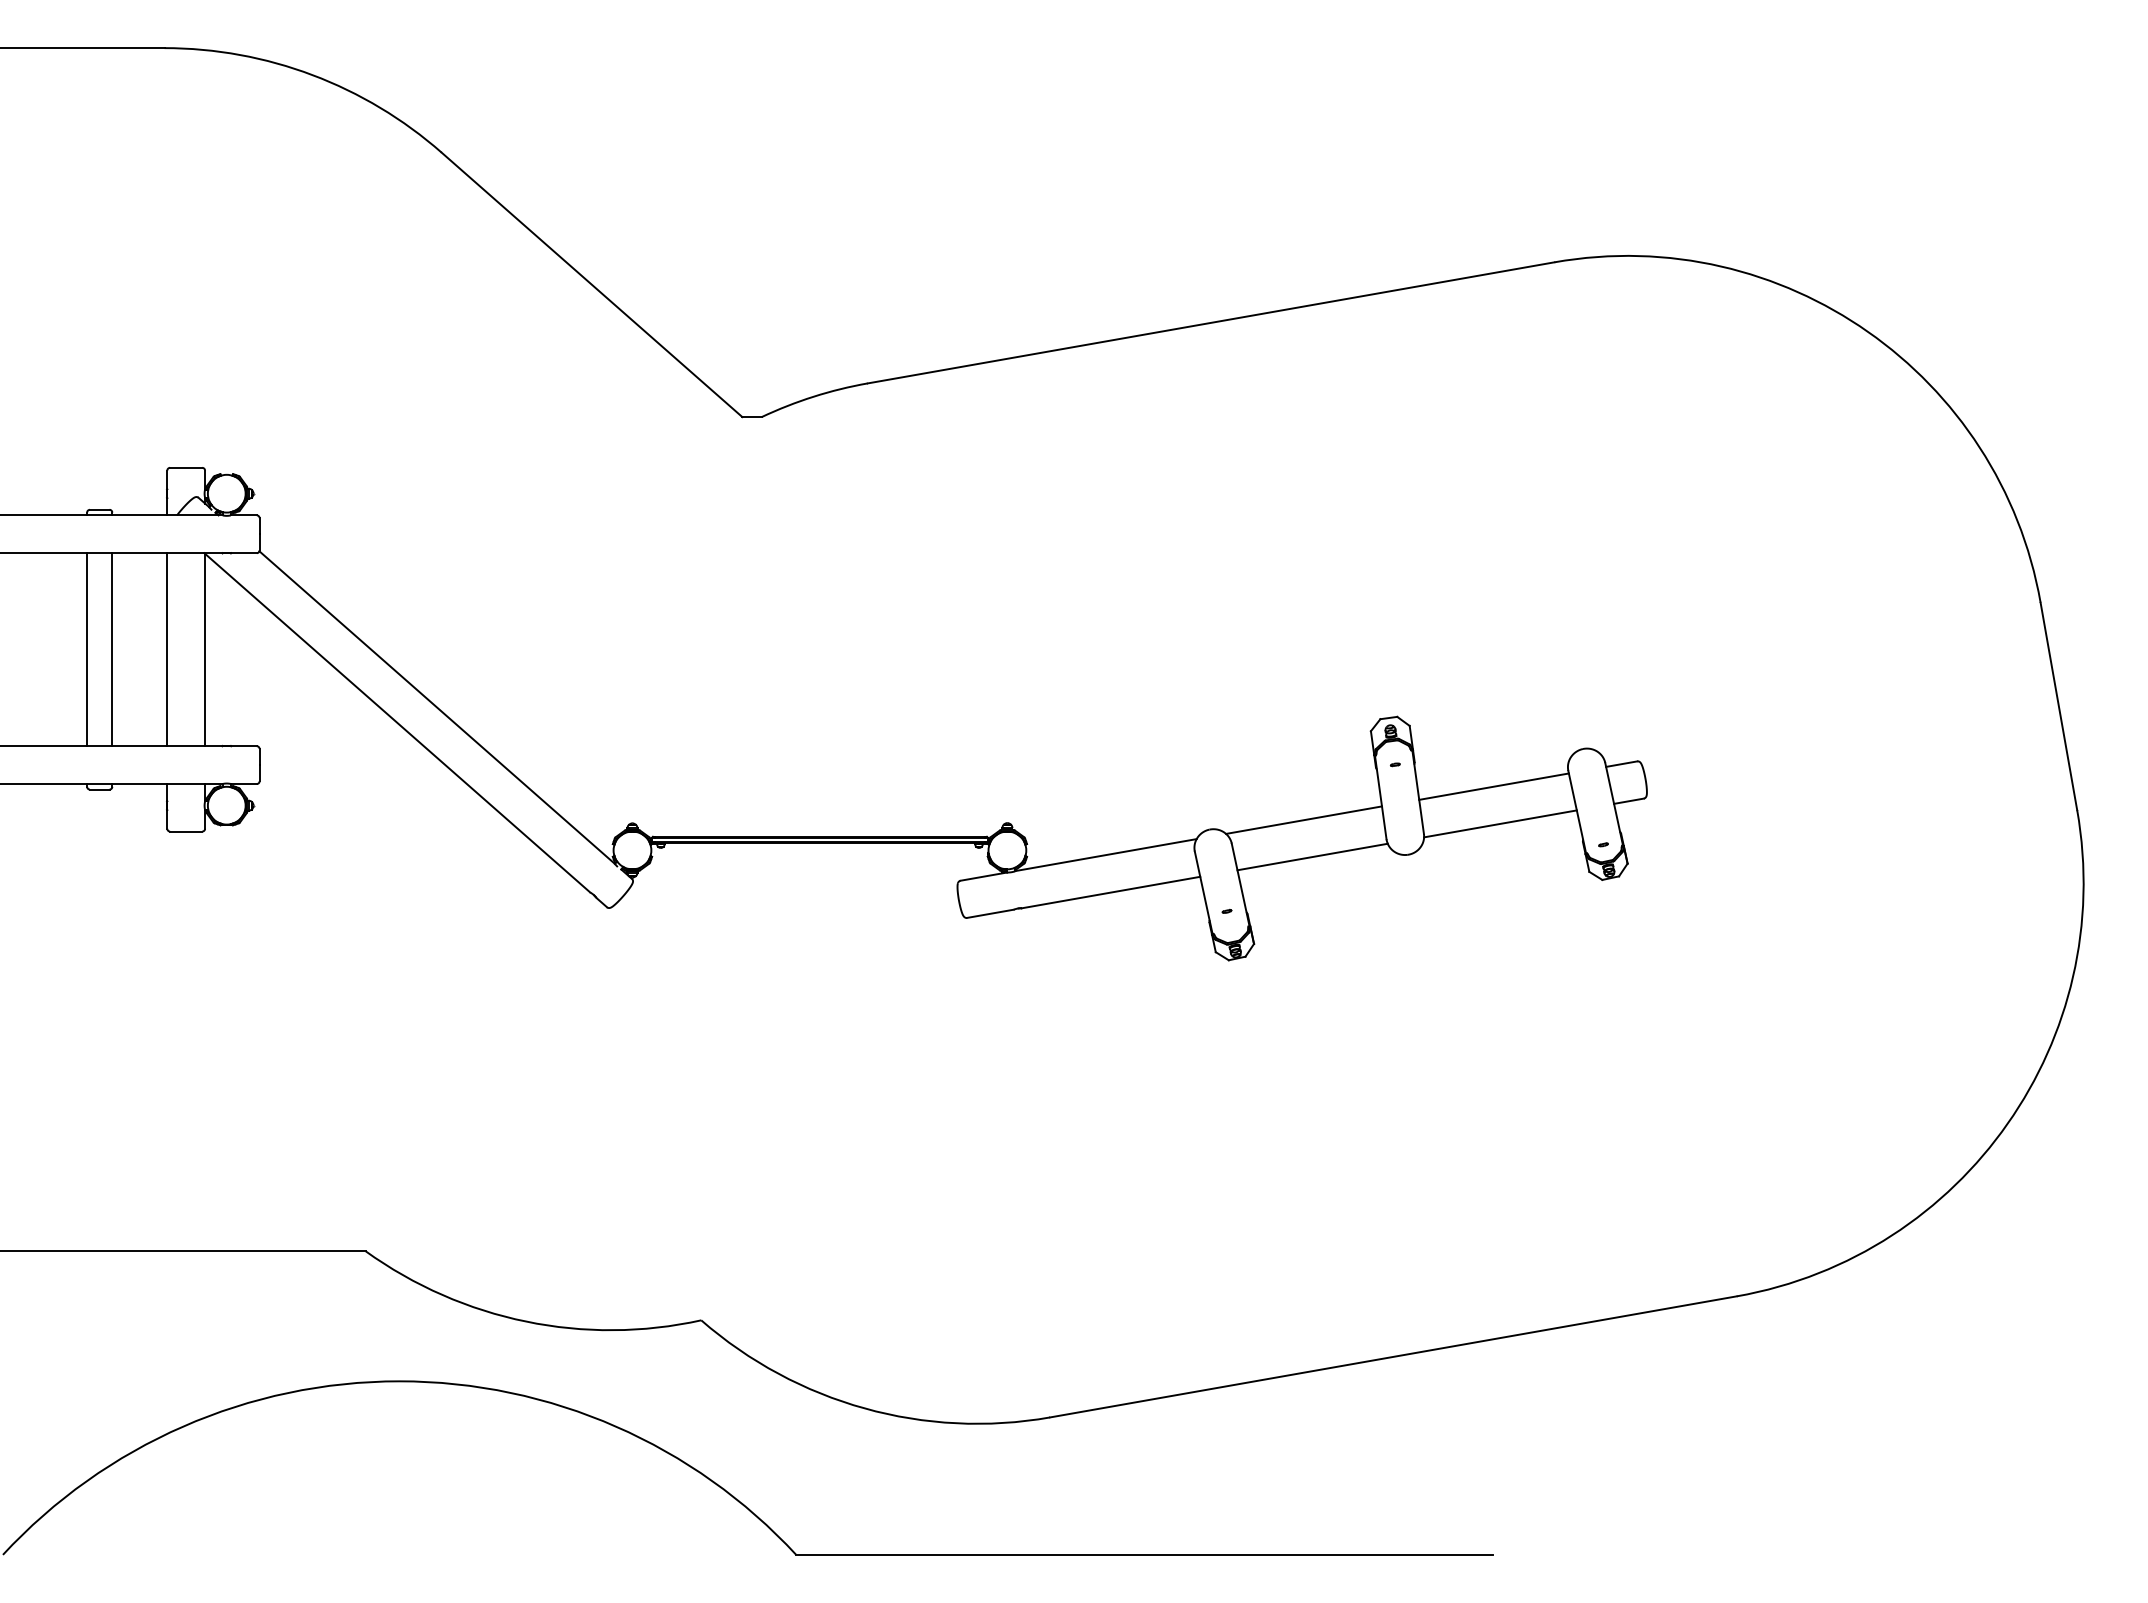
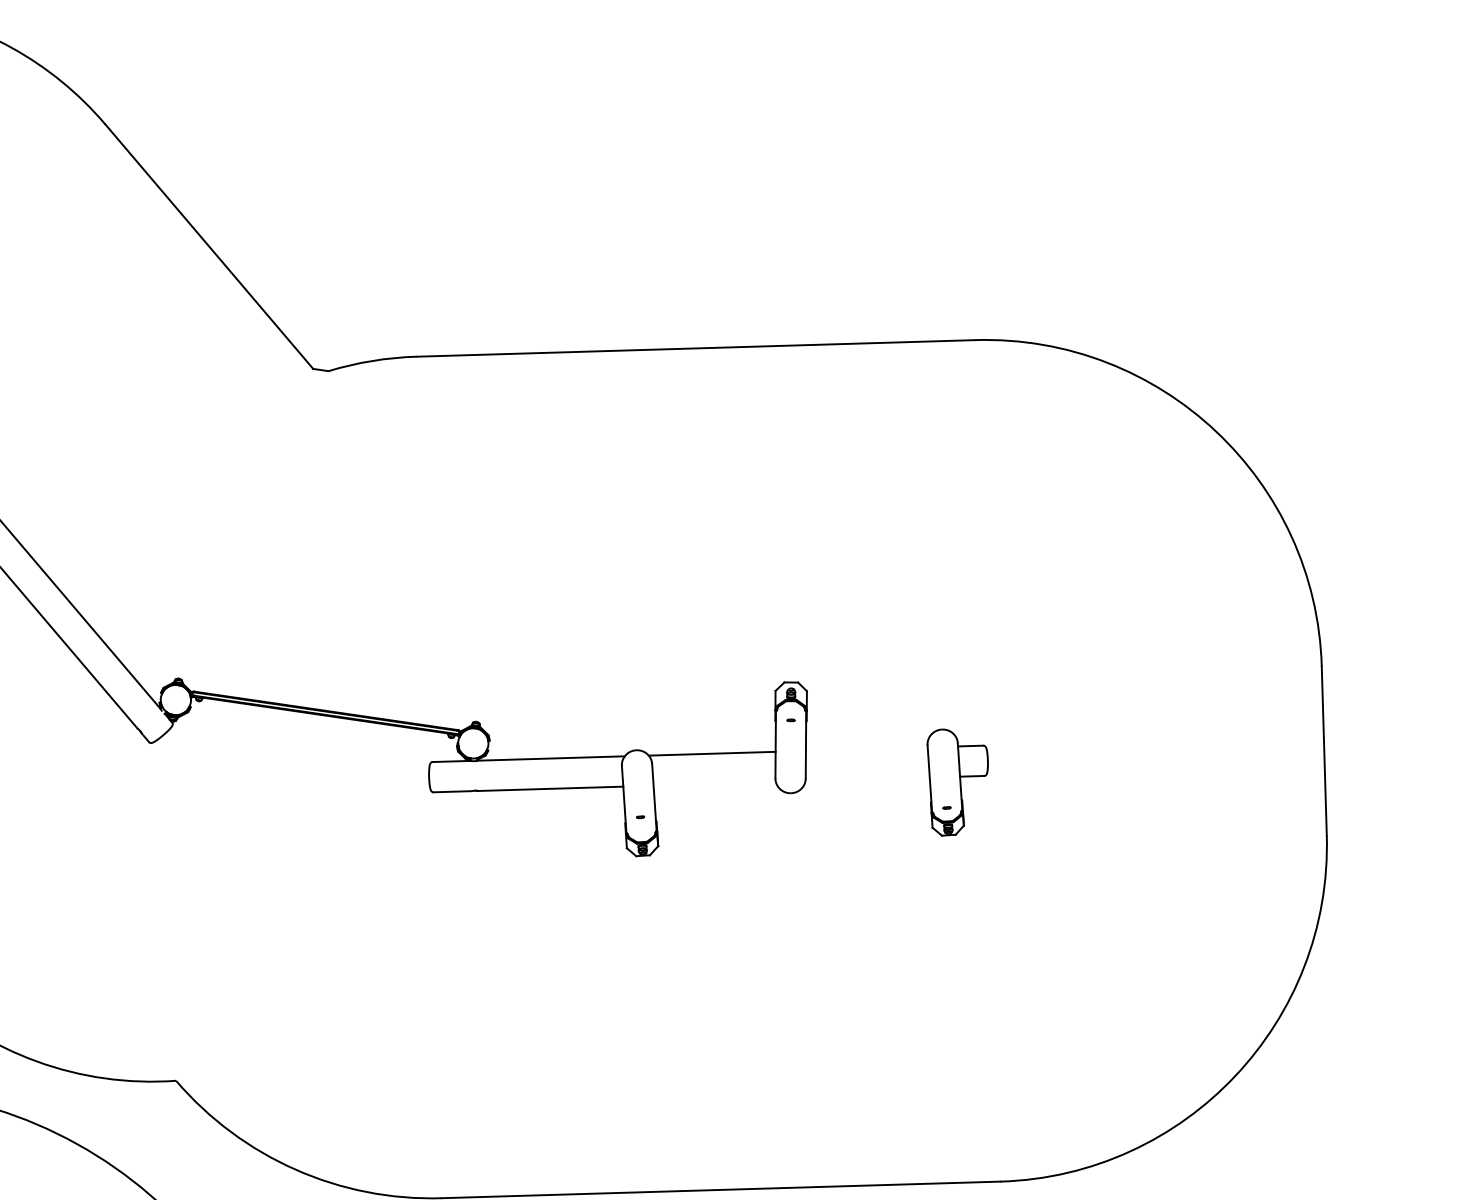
line: (1493, 786) -> (866, 748), removed
line: (1500, 823) -> (867, 779), removed
line: (1312, 856) -> (714, 783), removed

